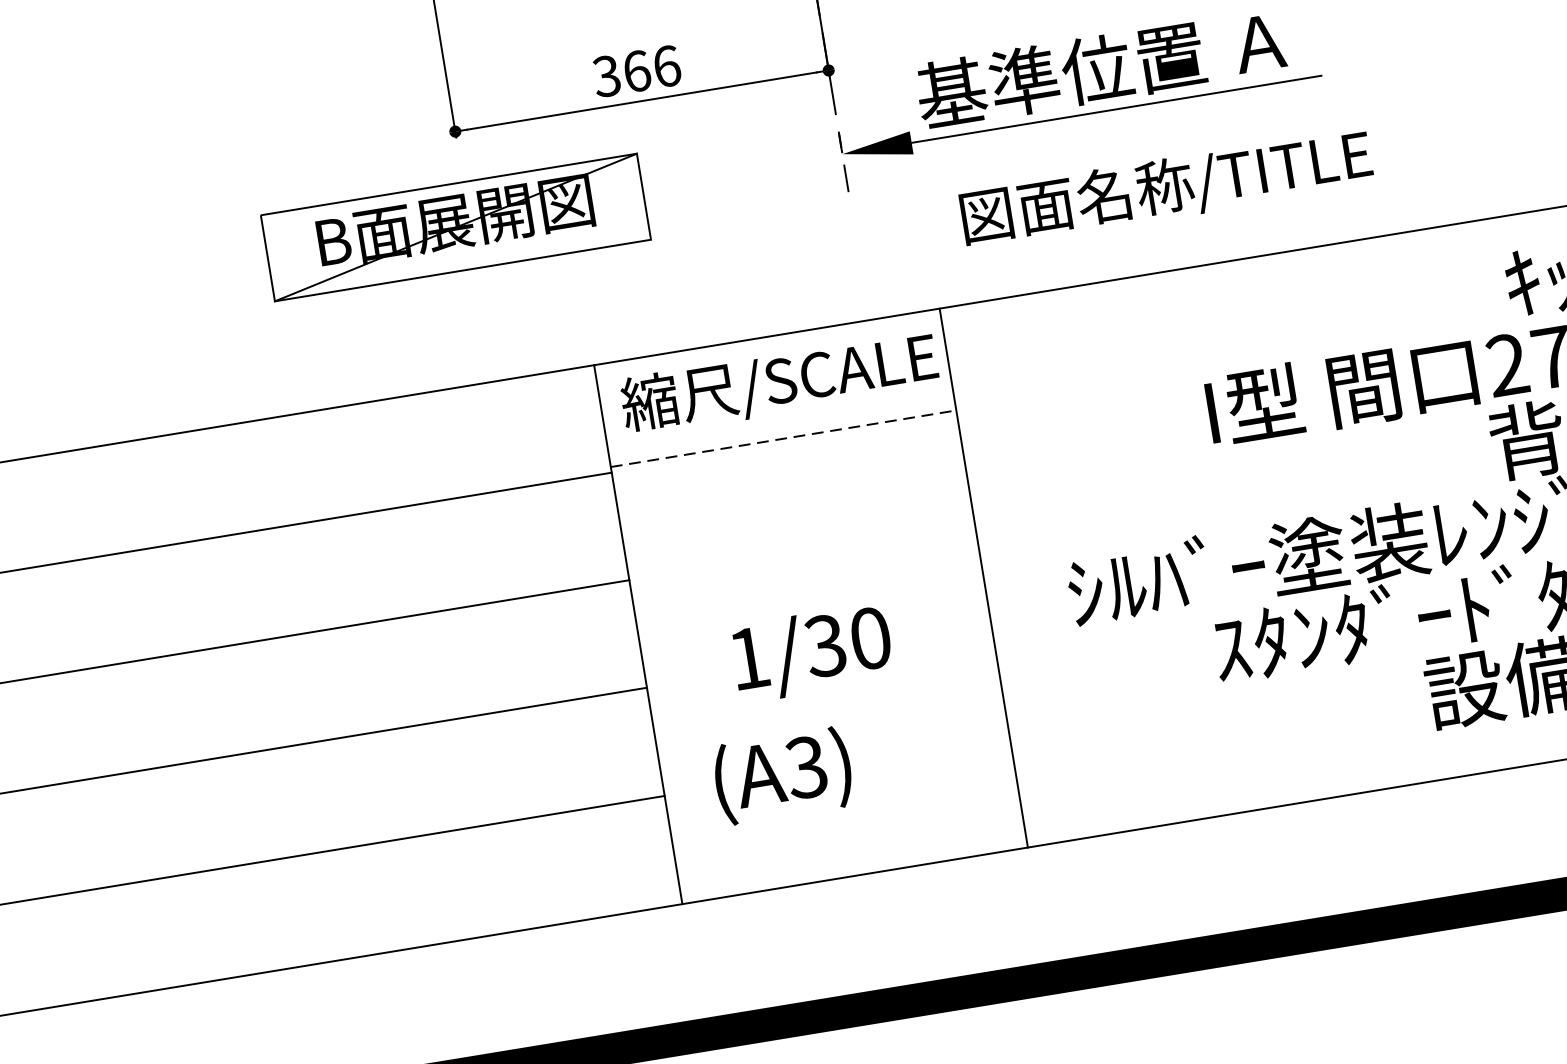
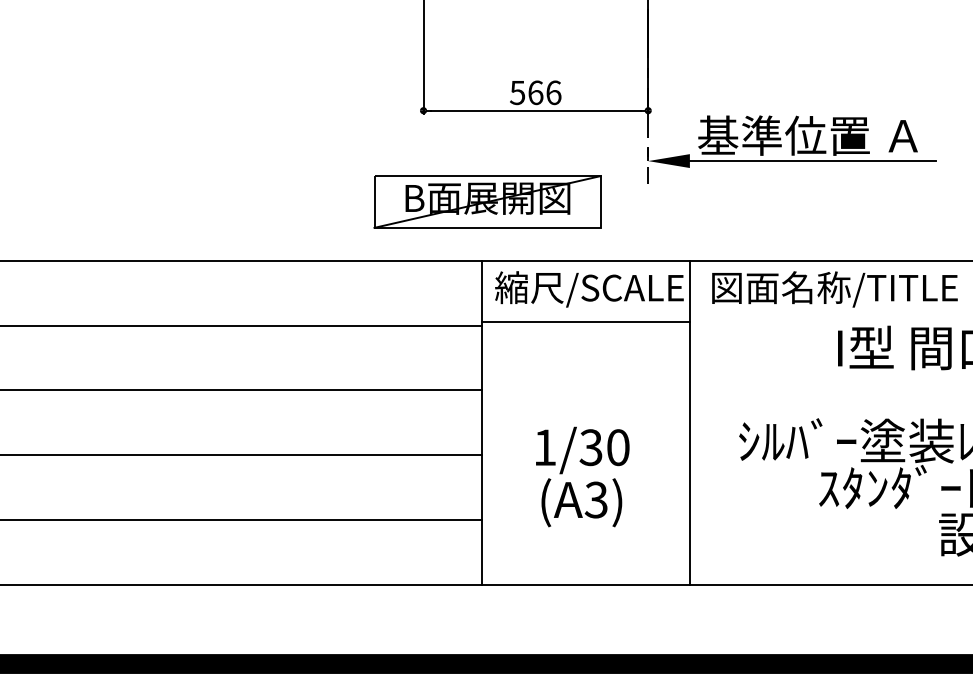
text: (606, 75) -> (517, 92), 366 -> 566
text: (1165, 188) -> (834, 289), moved
part: (455, 226) -> (487, 201), moved
line: (783, 439) -> (586, 322), dashed -> solid
text: (782, 775) -> (581, 502), moved

